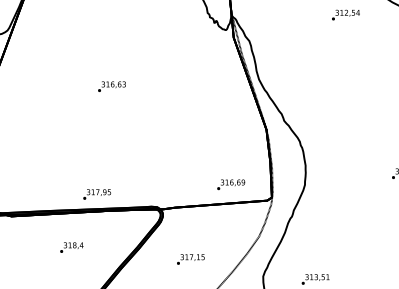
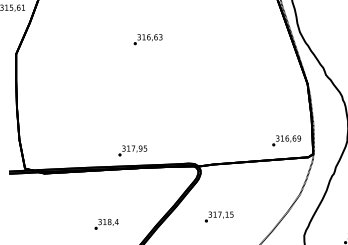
text: (231, 184) -> (286, 140), moved
text: (71, 247) -> (106, 224), moved
text: (190, 259) -> (218, 217), moved

